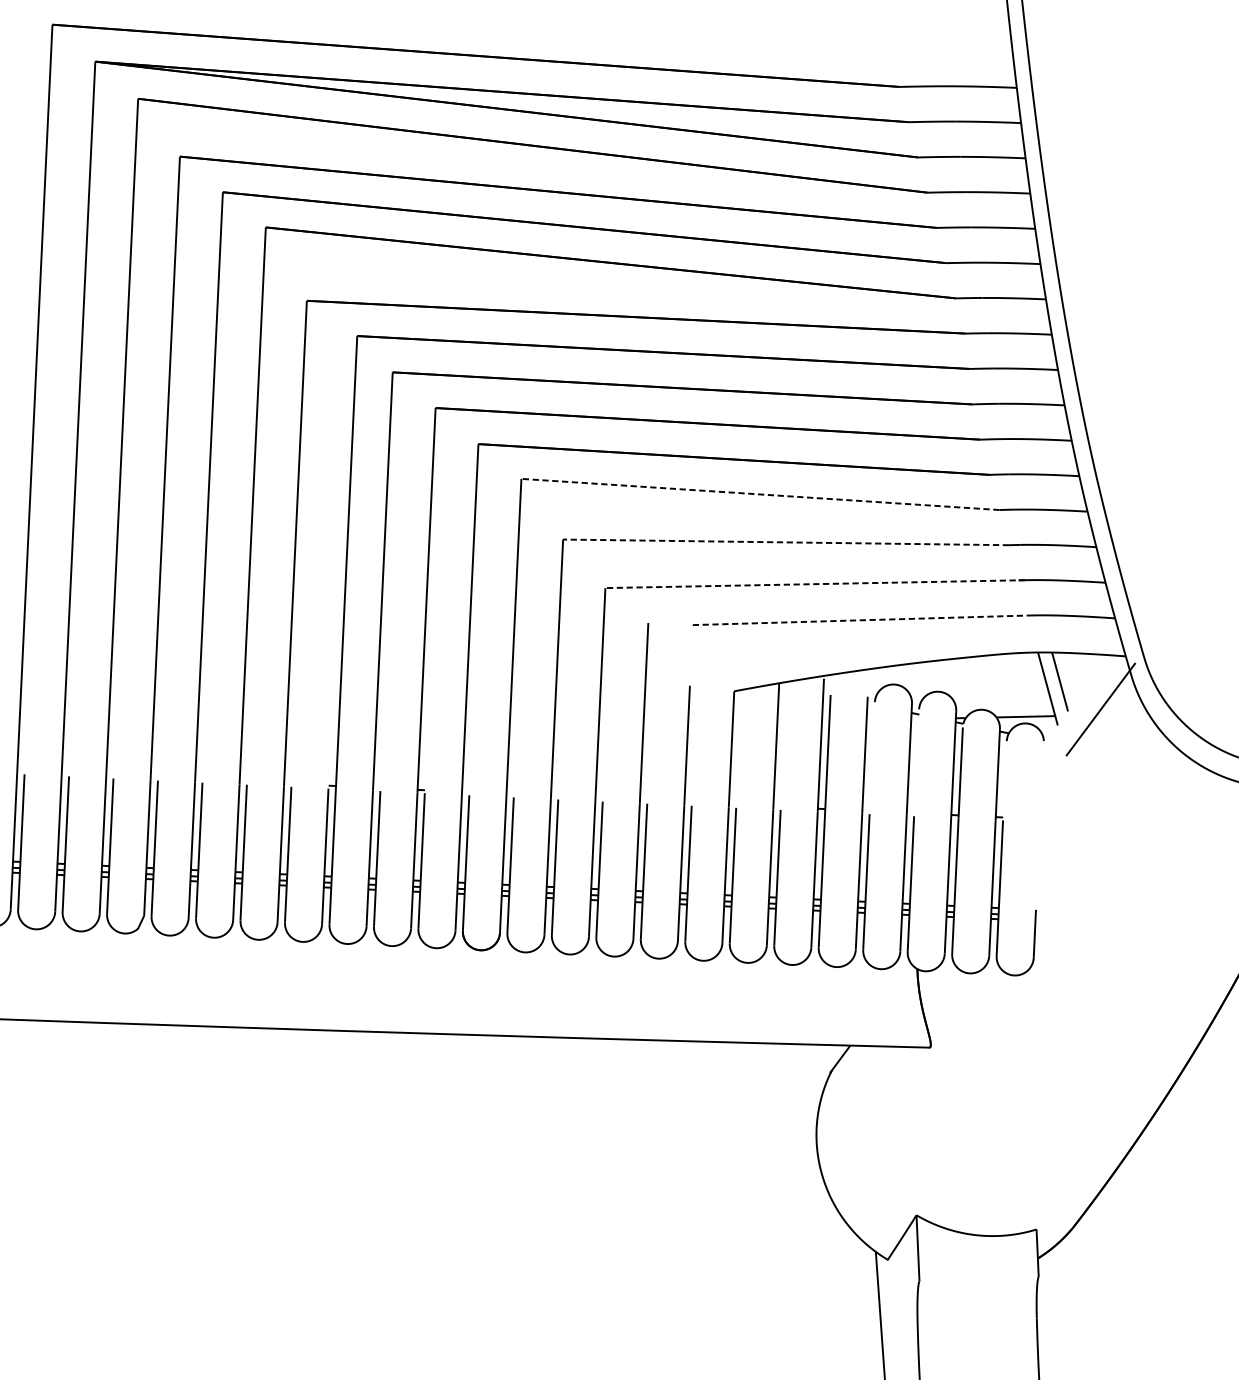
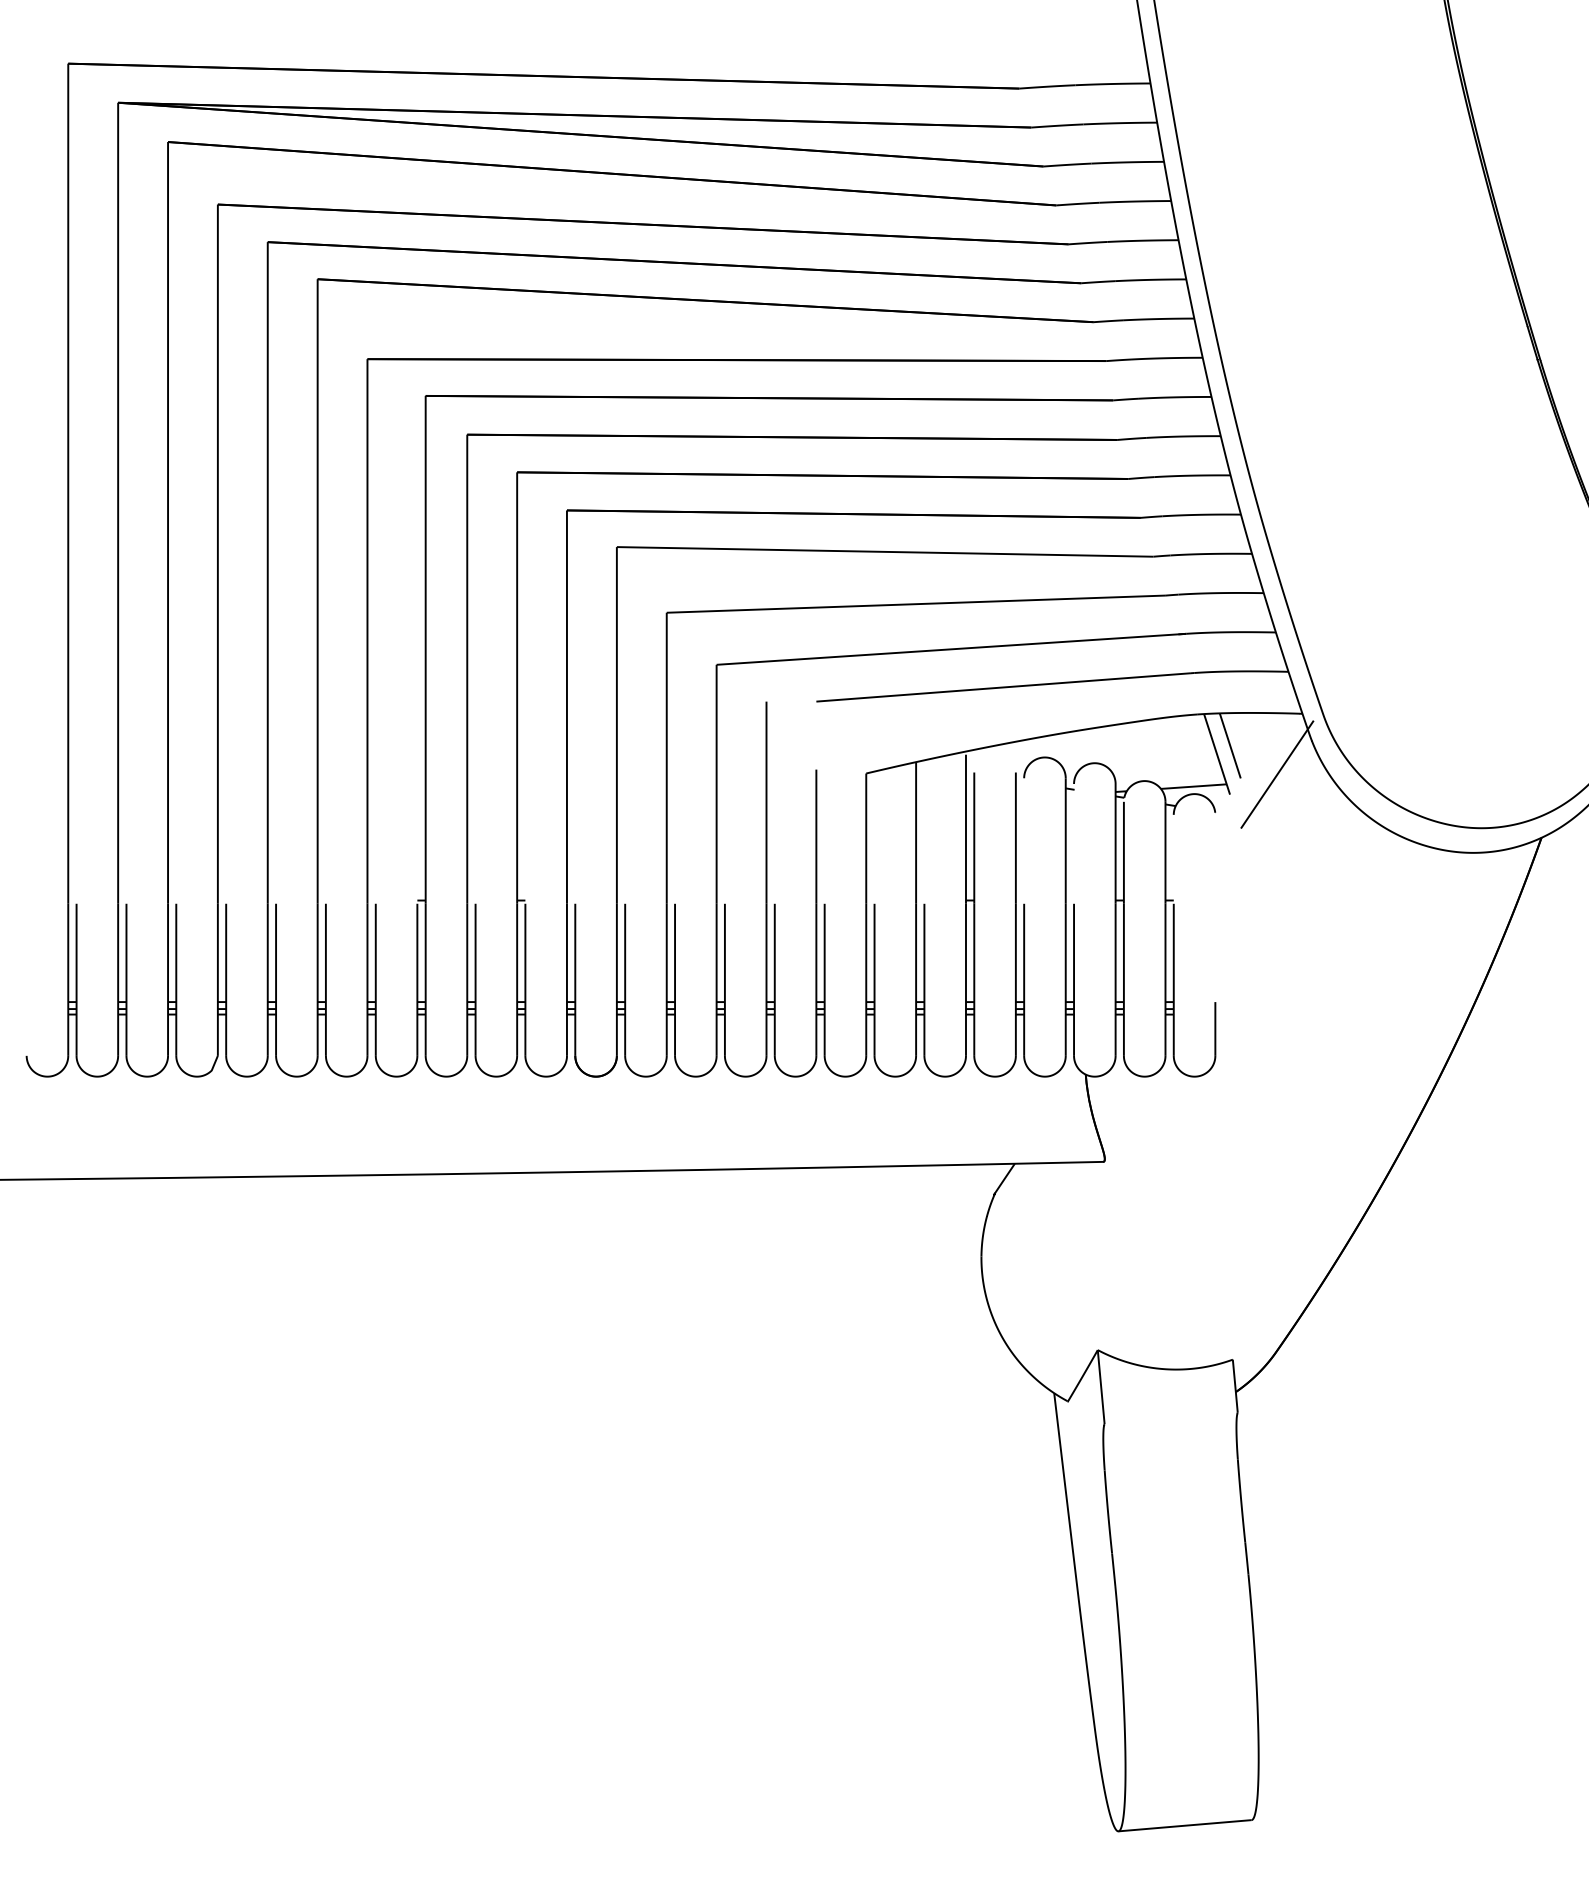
line: (759, 494) -> (884, 551), dashed -> solid
line: (786, 542) -> (916, 604), dashed -> solid
line: (814, 584) -> (950, 649), dashed -> solid
line: (860, 620) -> (1003, 687), dashed -> solid

